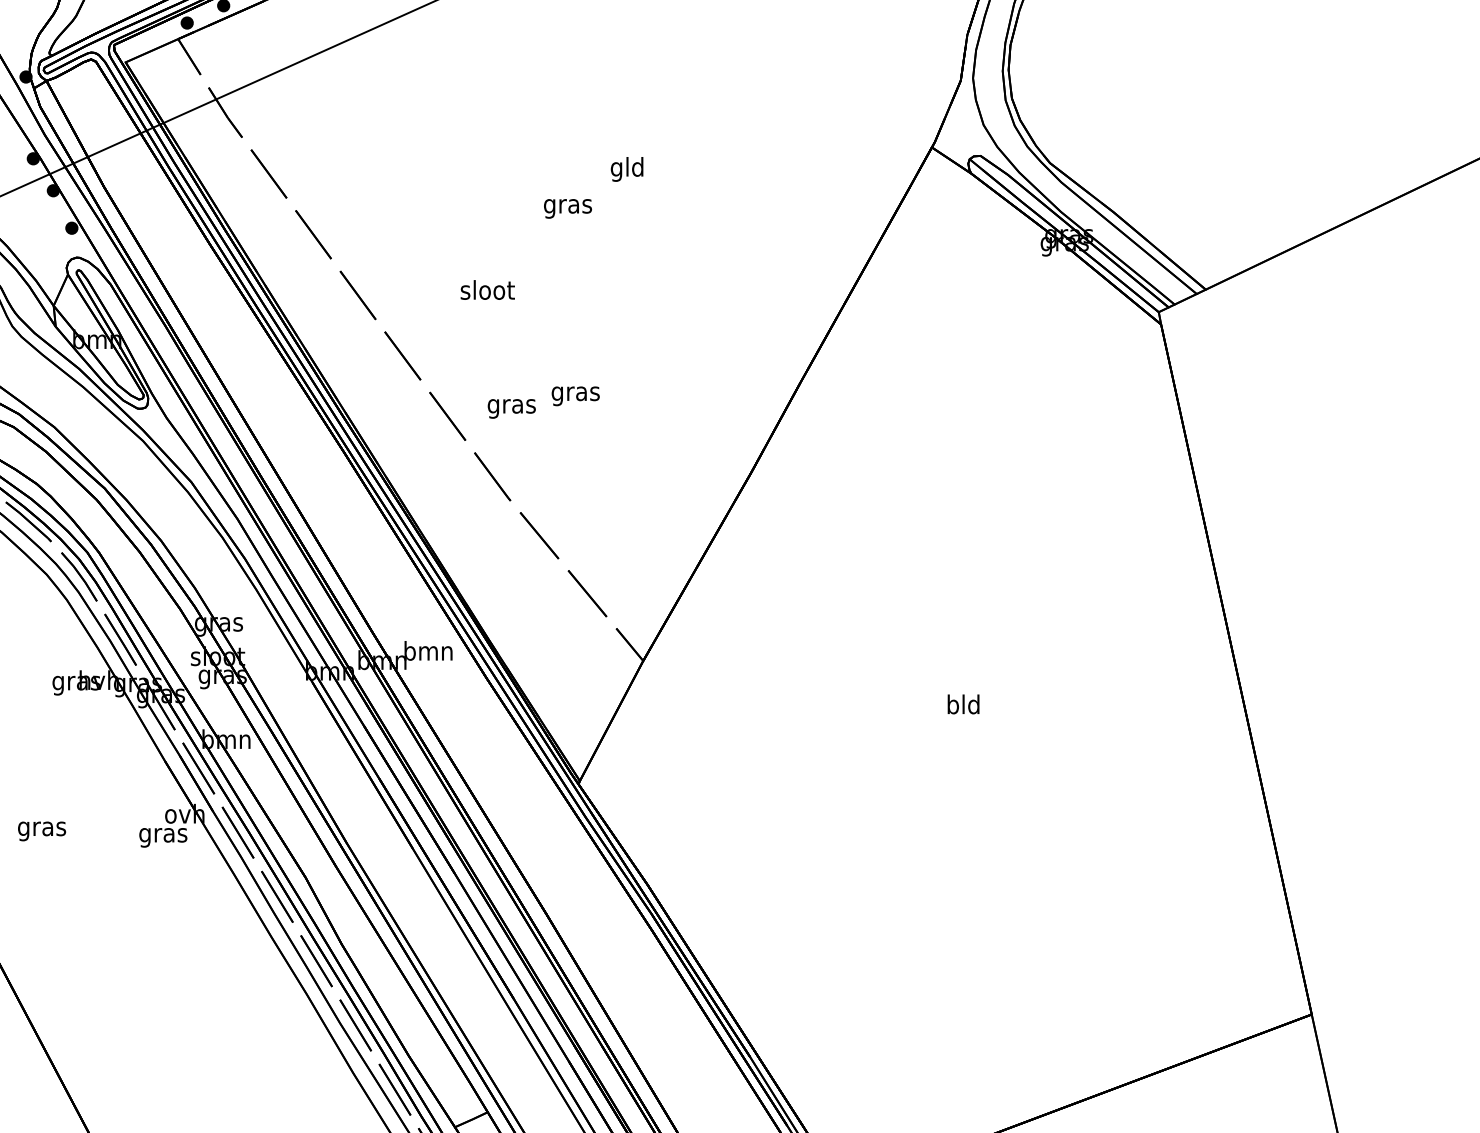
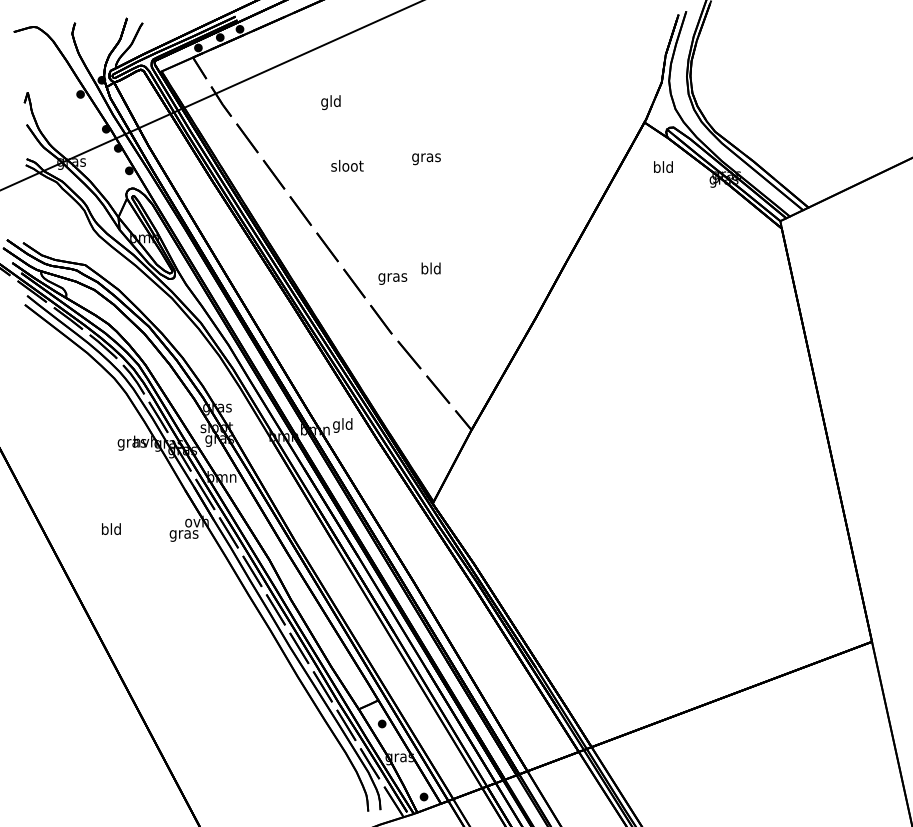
text: (626, 169) -> (330, 102), moved
text: (487, 289) -> (347, 165), moved
text: (574, 392) -> (430, 269), gras -> bld
text: (427, 653) -> (342, 425), bmn -> gld
text: (963, 703) -> (663, 166), moved
text: (42, 828) -> (111, 530), gras -> bld

